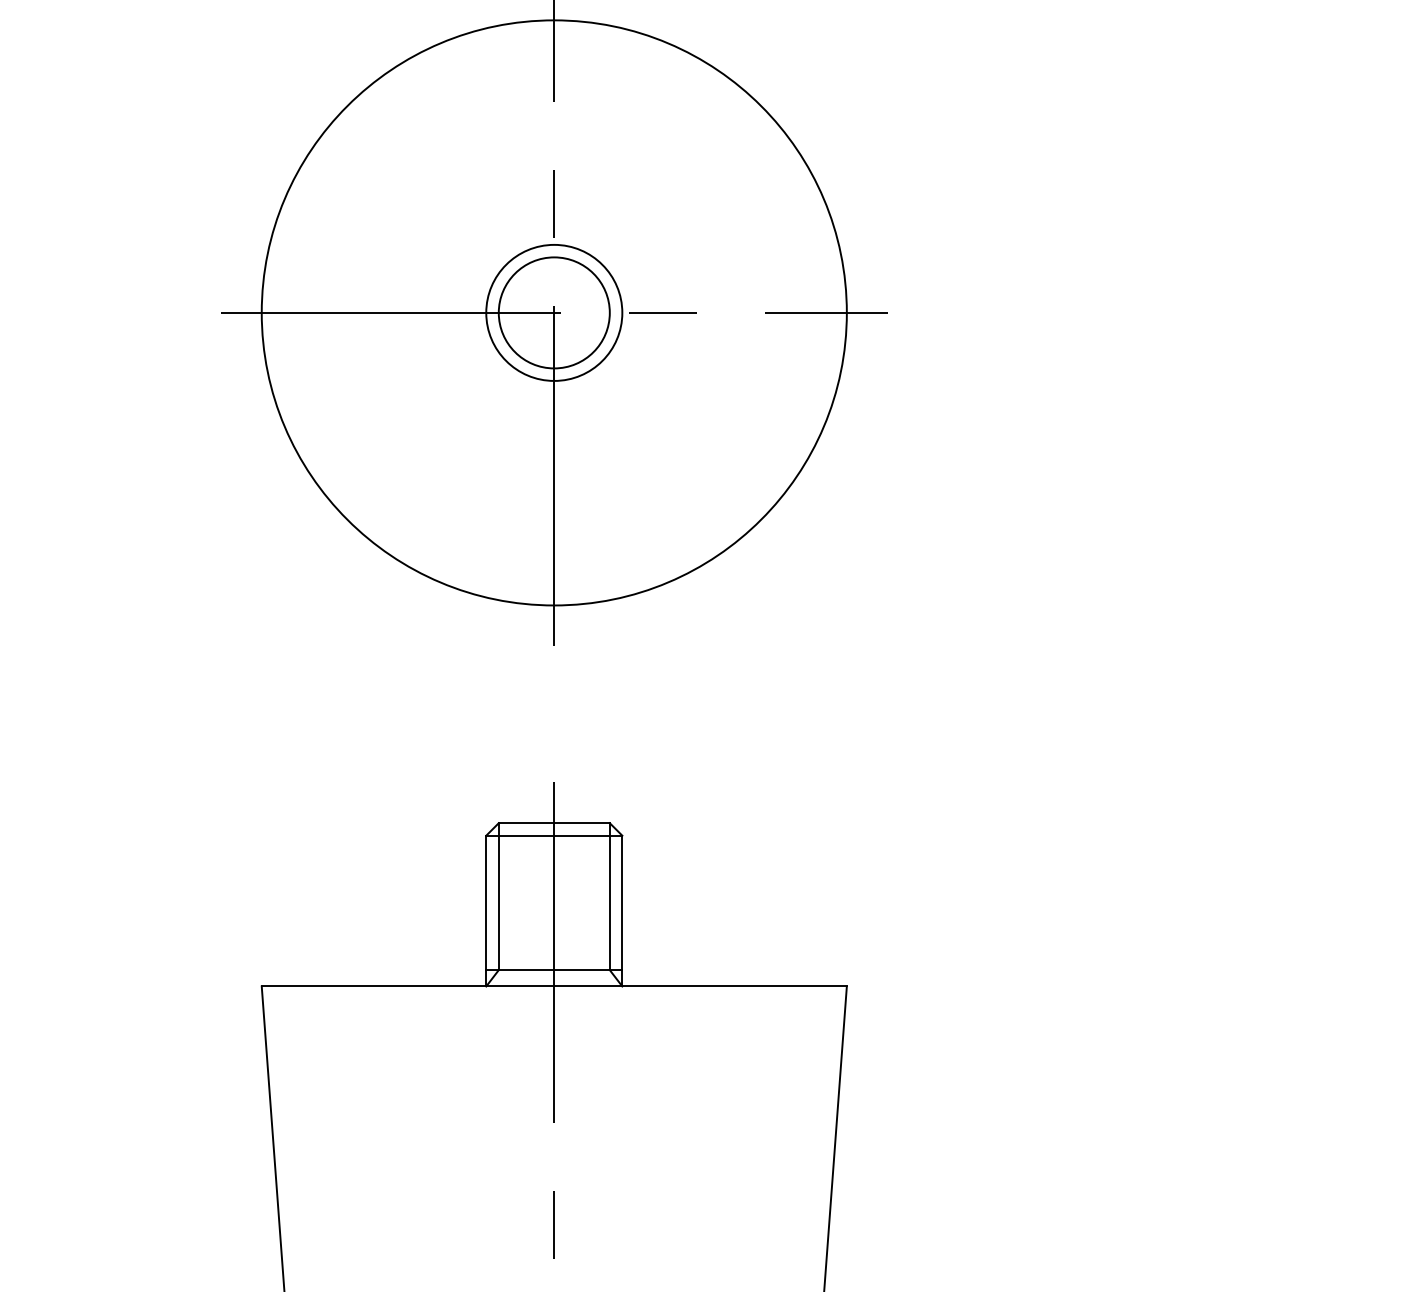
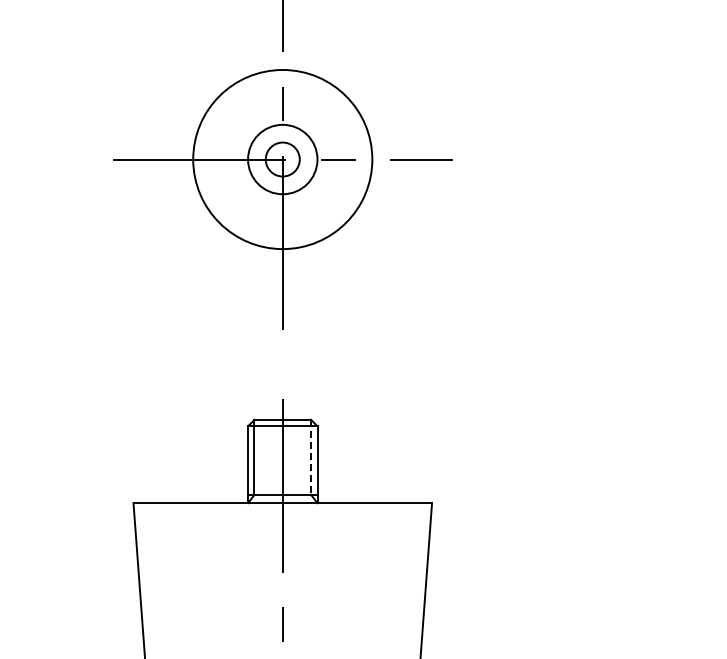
circle: (553, 312) -> (282, 159), size x0.6
circle: (553, 312) -> (282, 159), size x0.6
line: (610, 896) -> (311, 457), solid -> dashed

